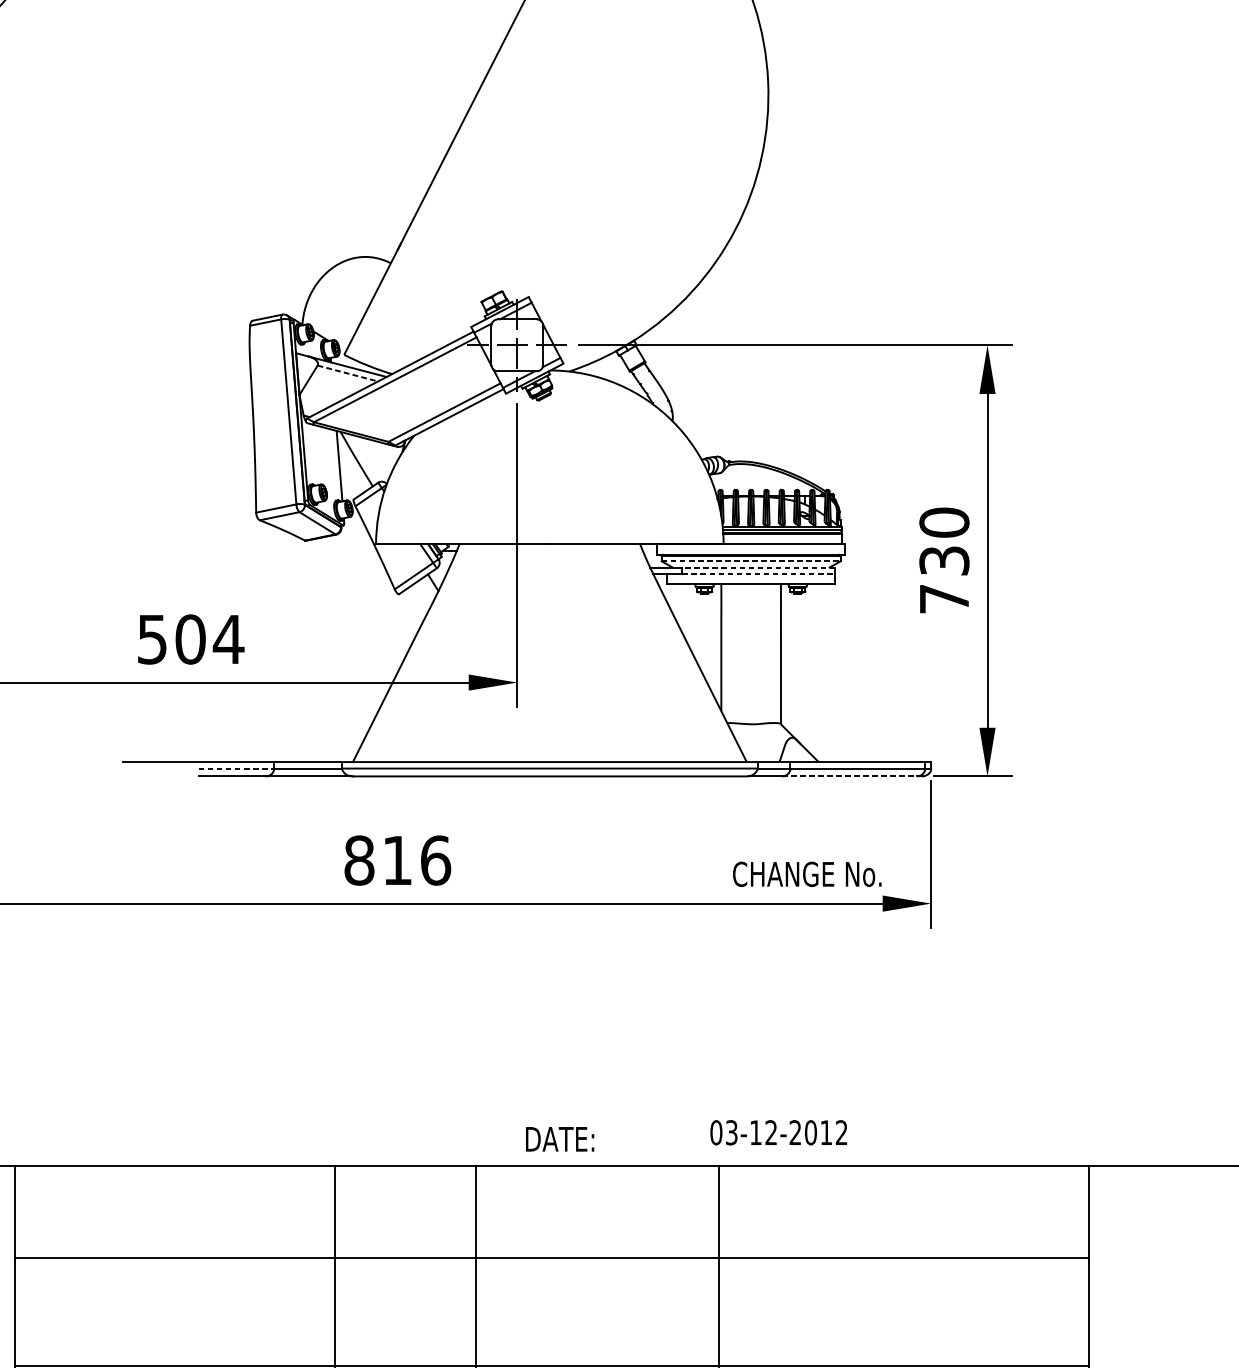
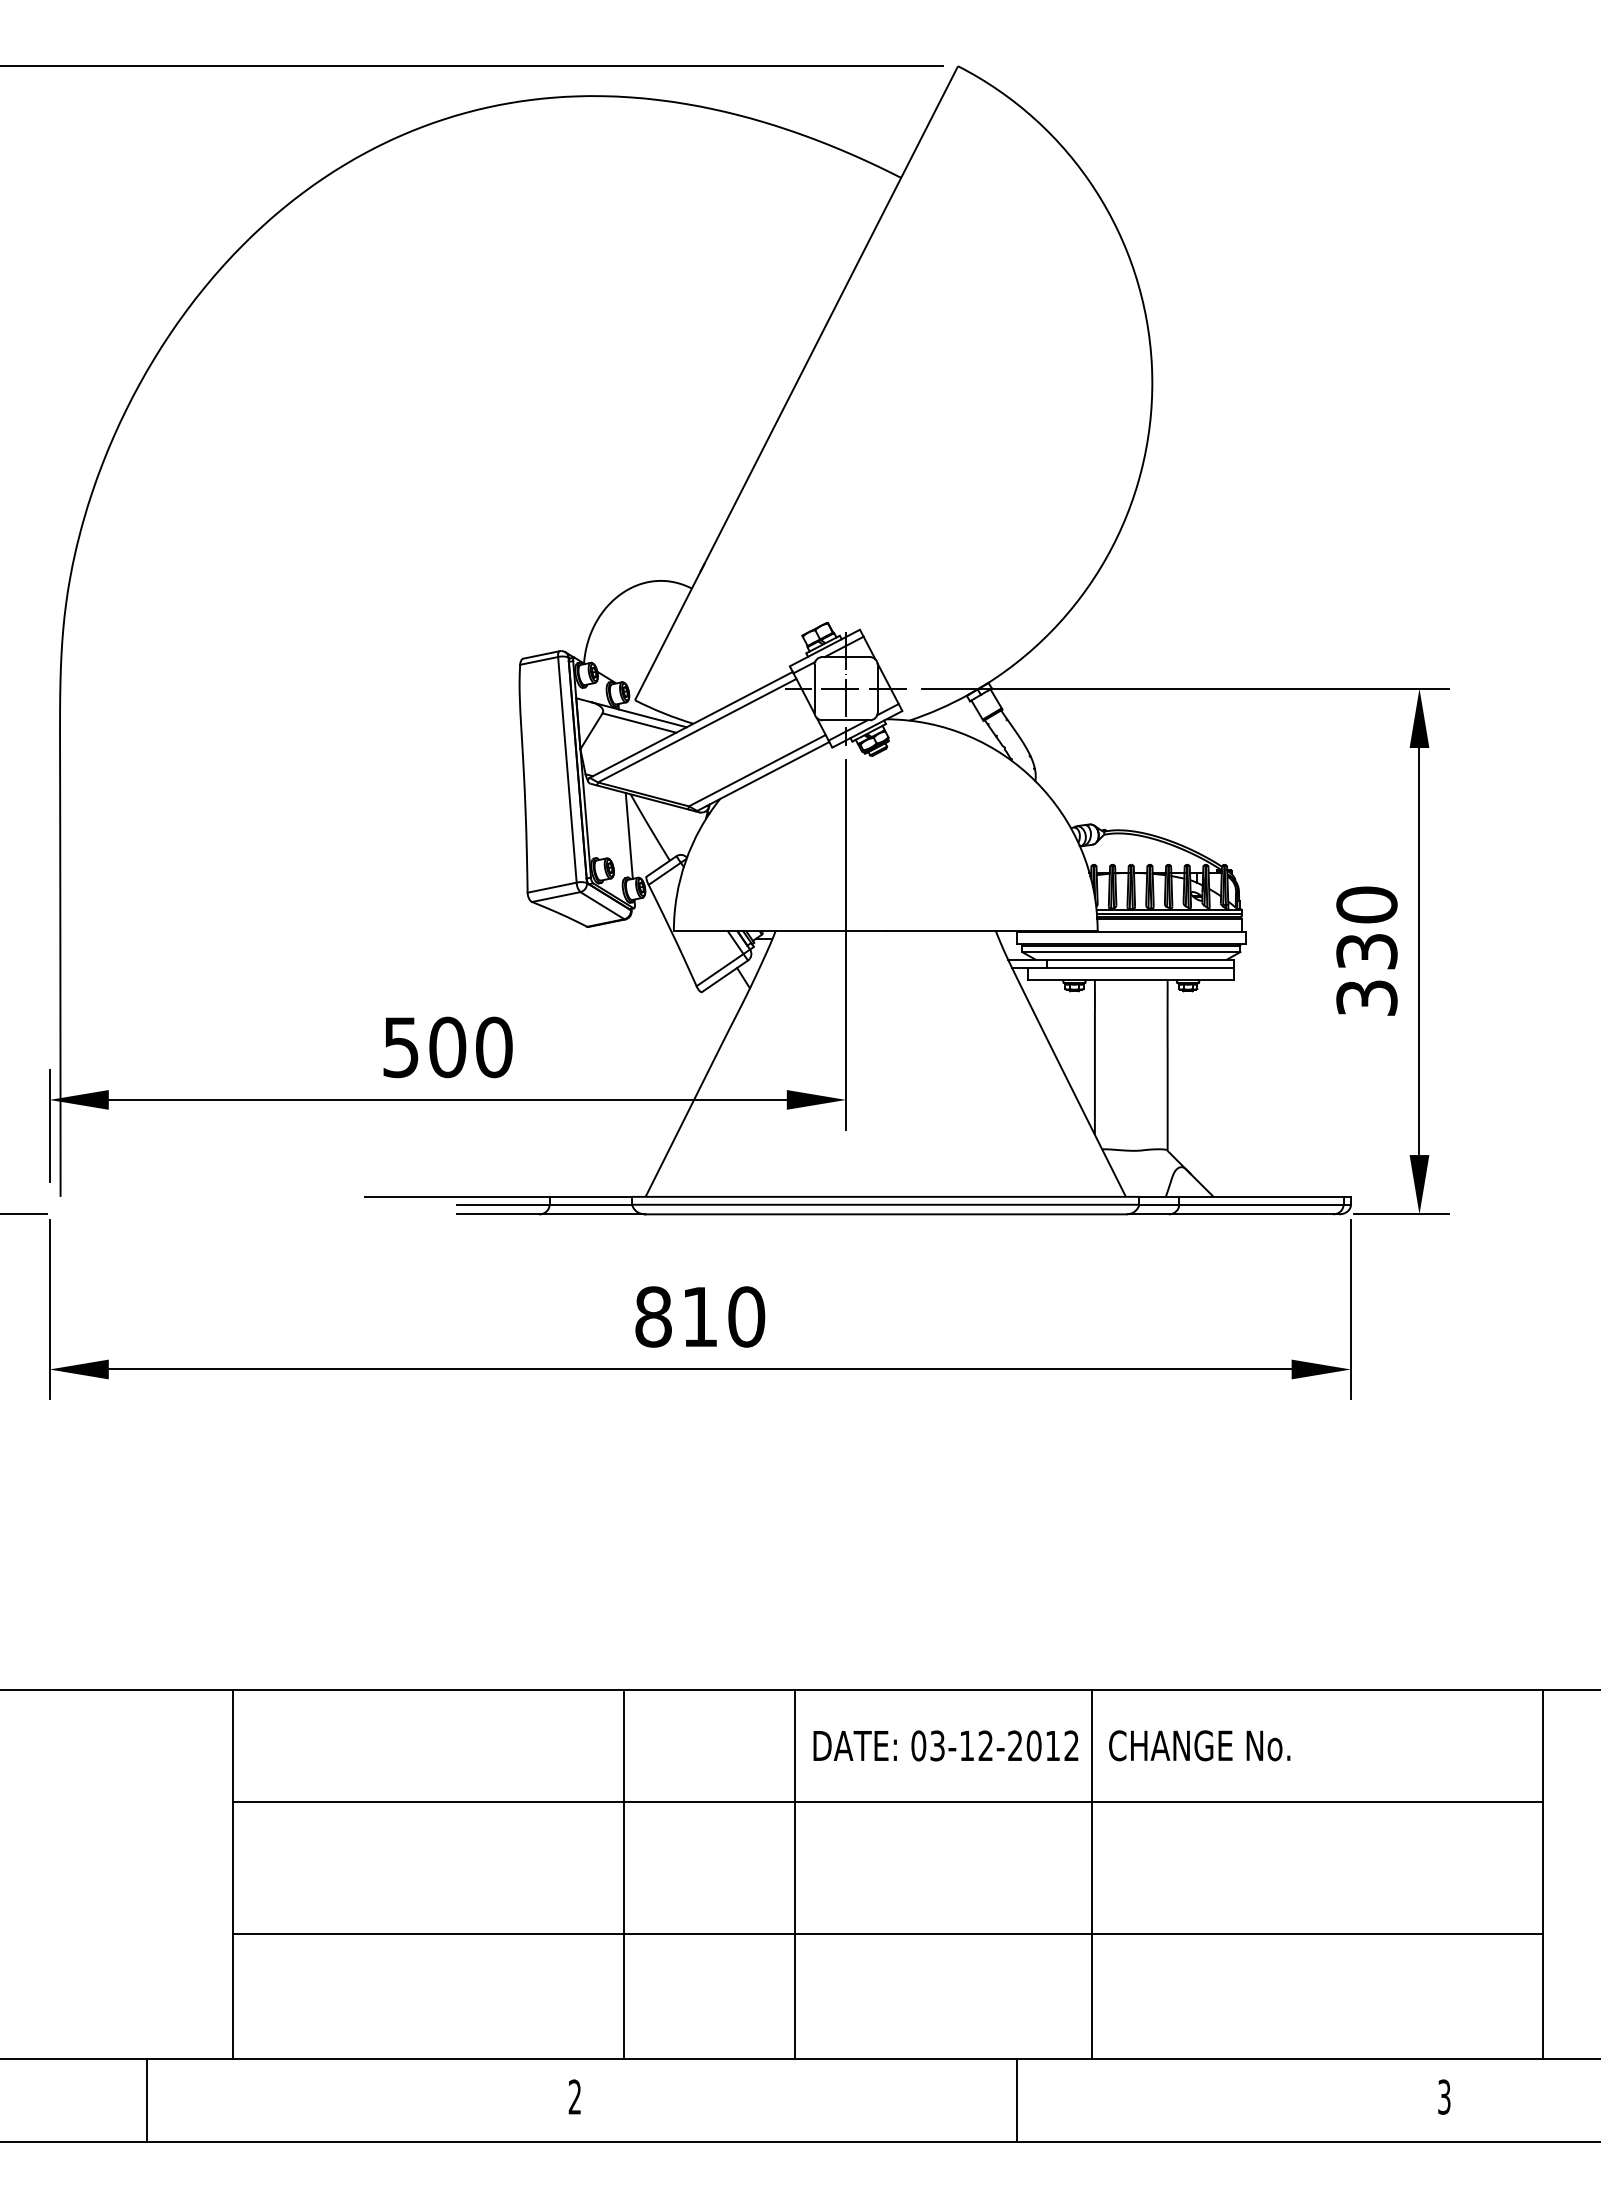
line: (347, 373) -> (639, 723), dashed -> solid
line: (751, 561) -> (1131, 952), dashed -> solid
line: (758, 567) -> (1140, 959), dashed -> solid
line: (759, 573) -> (1141, 967), dashed -> solid
text: (944, 598) -> (1366, 997), 730 -> 330
text: (228, 639) -> (493, 1047), 504 -> 500
line: (237, 768) -> (504, 1204), dashed -> solid
line: (849, 776) -> (1251, 1214), dashed -> solid
text: (435, 860) -> (746, 1316), 816 -> 810
text: (807, 874) -> (1199, 1745), moved
text: (778, 1132) -> (994, 1745), moved
text: (559, 1138) -> (854, 1745), moved

